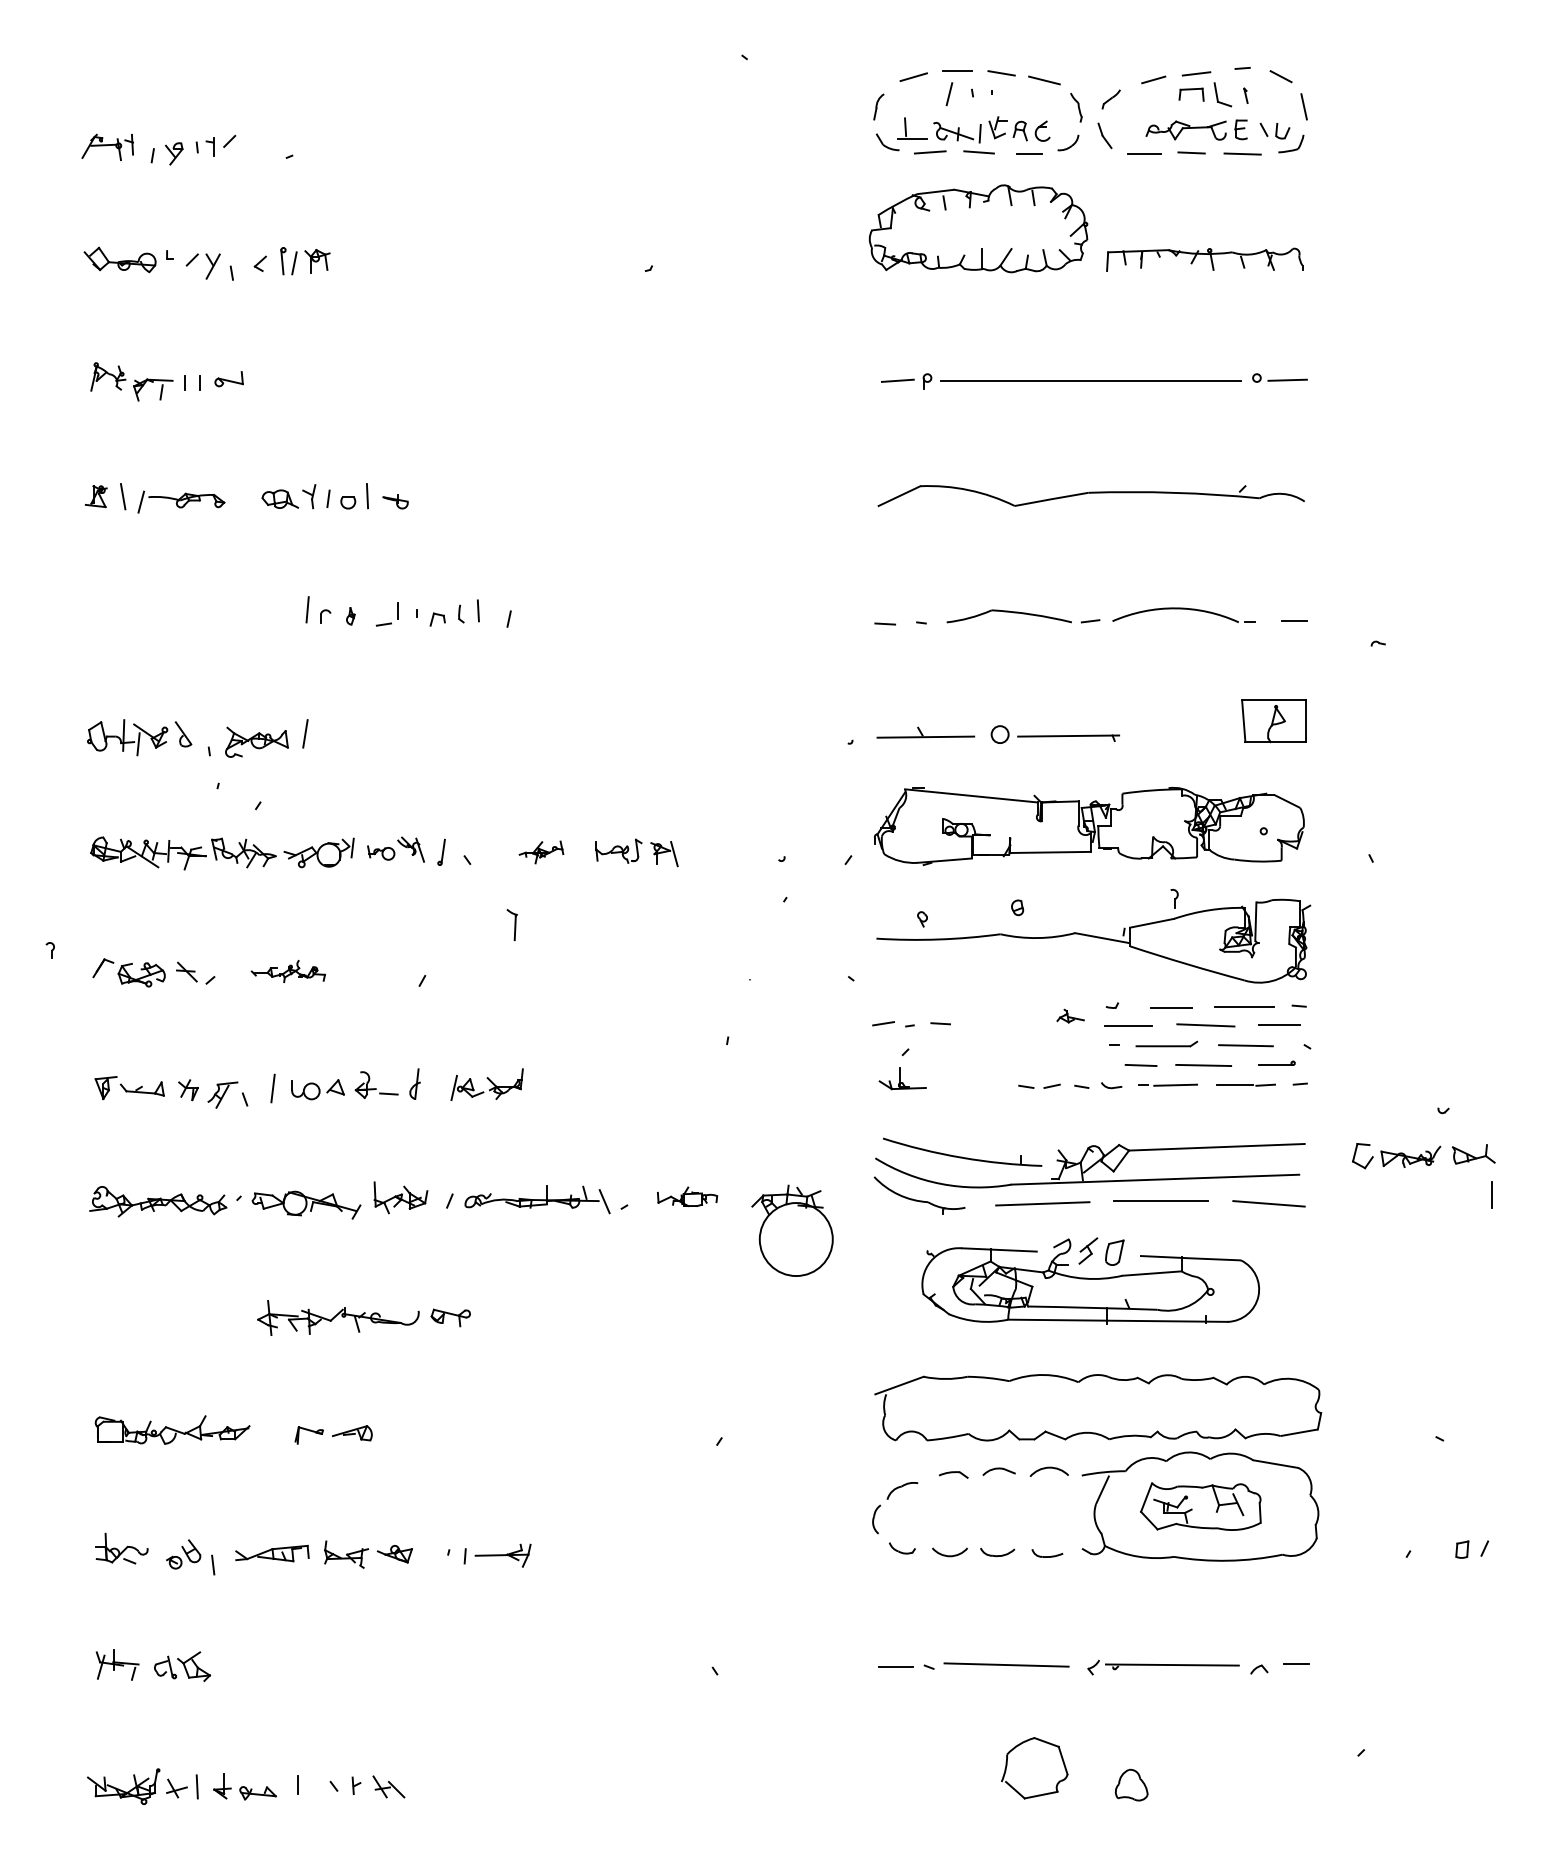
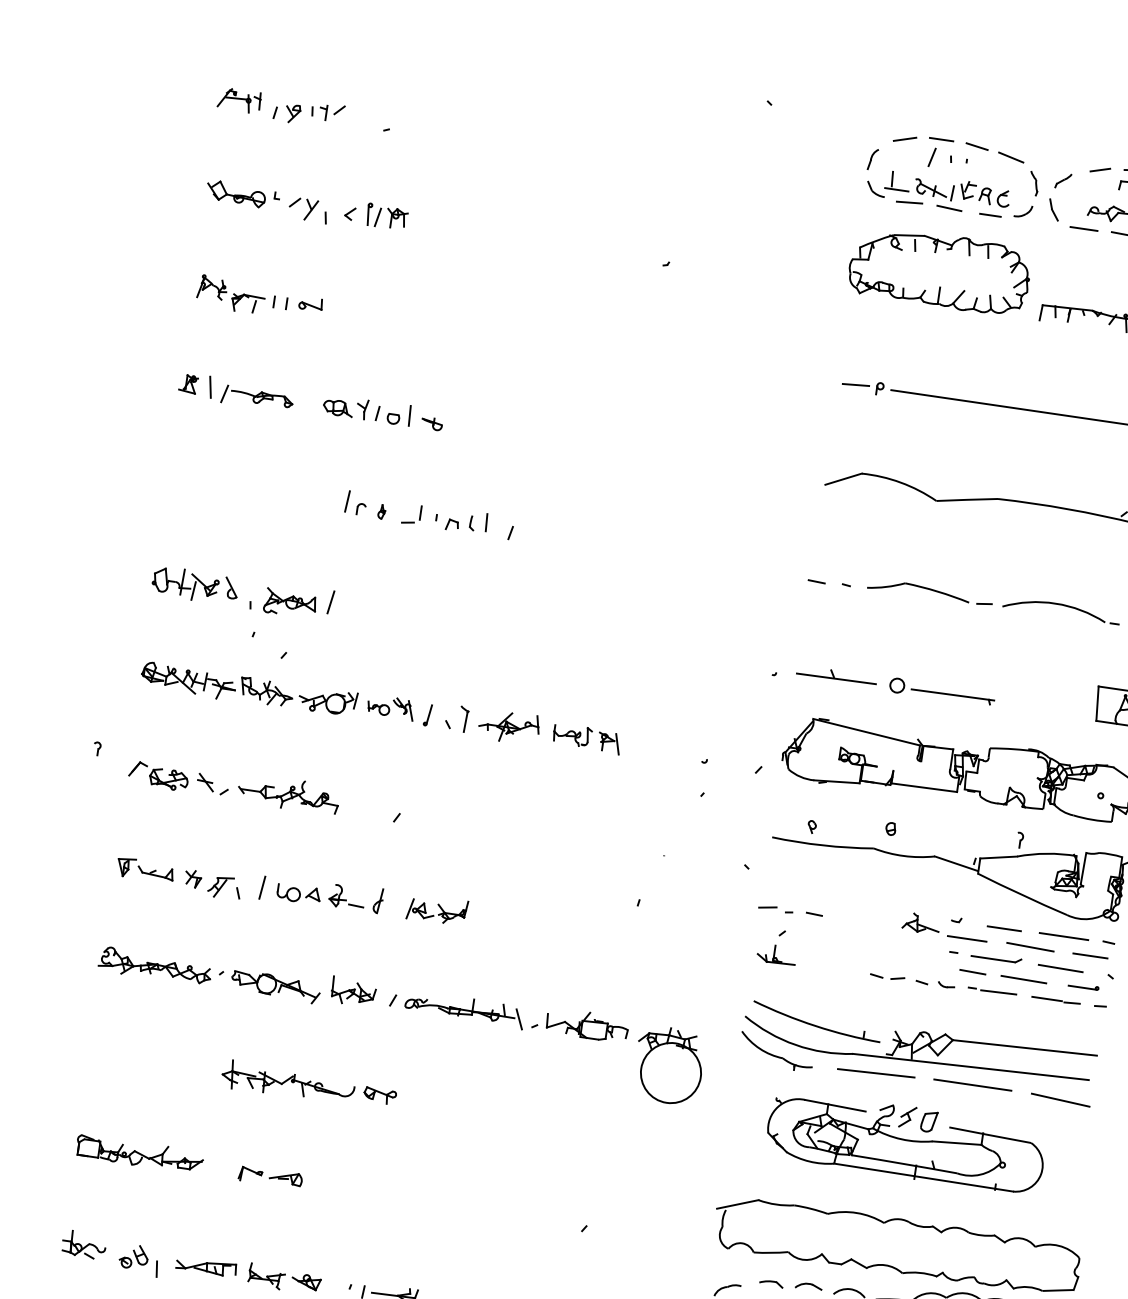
part: (541, 852) -> (509, 727), size x1.67
part: (511, 925) -> (462, 719), moved
part: (288, 971) -> (288, 794), size x1.67
part: (1070, 1015) -> (921, 923), size x1.67
part: (687, 1196) -> (587, 1025), size x1.67

